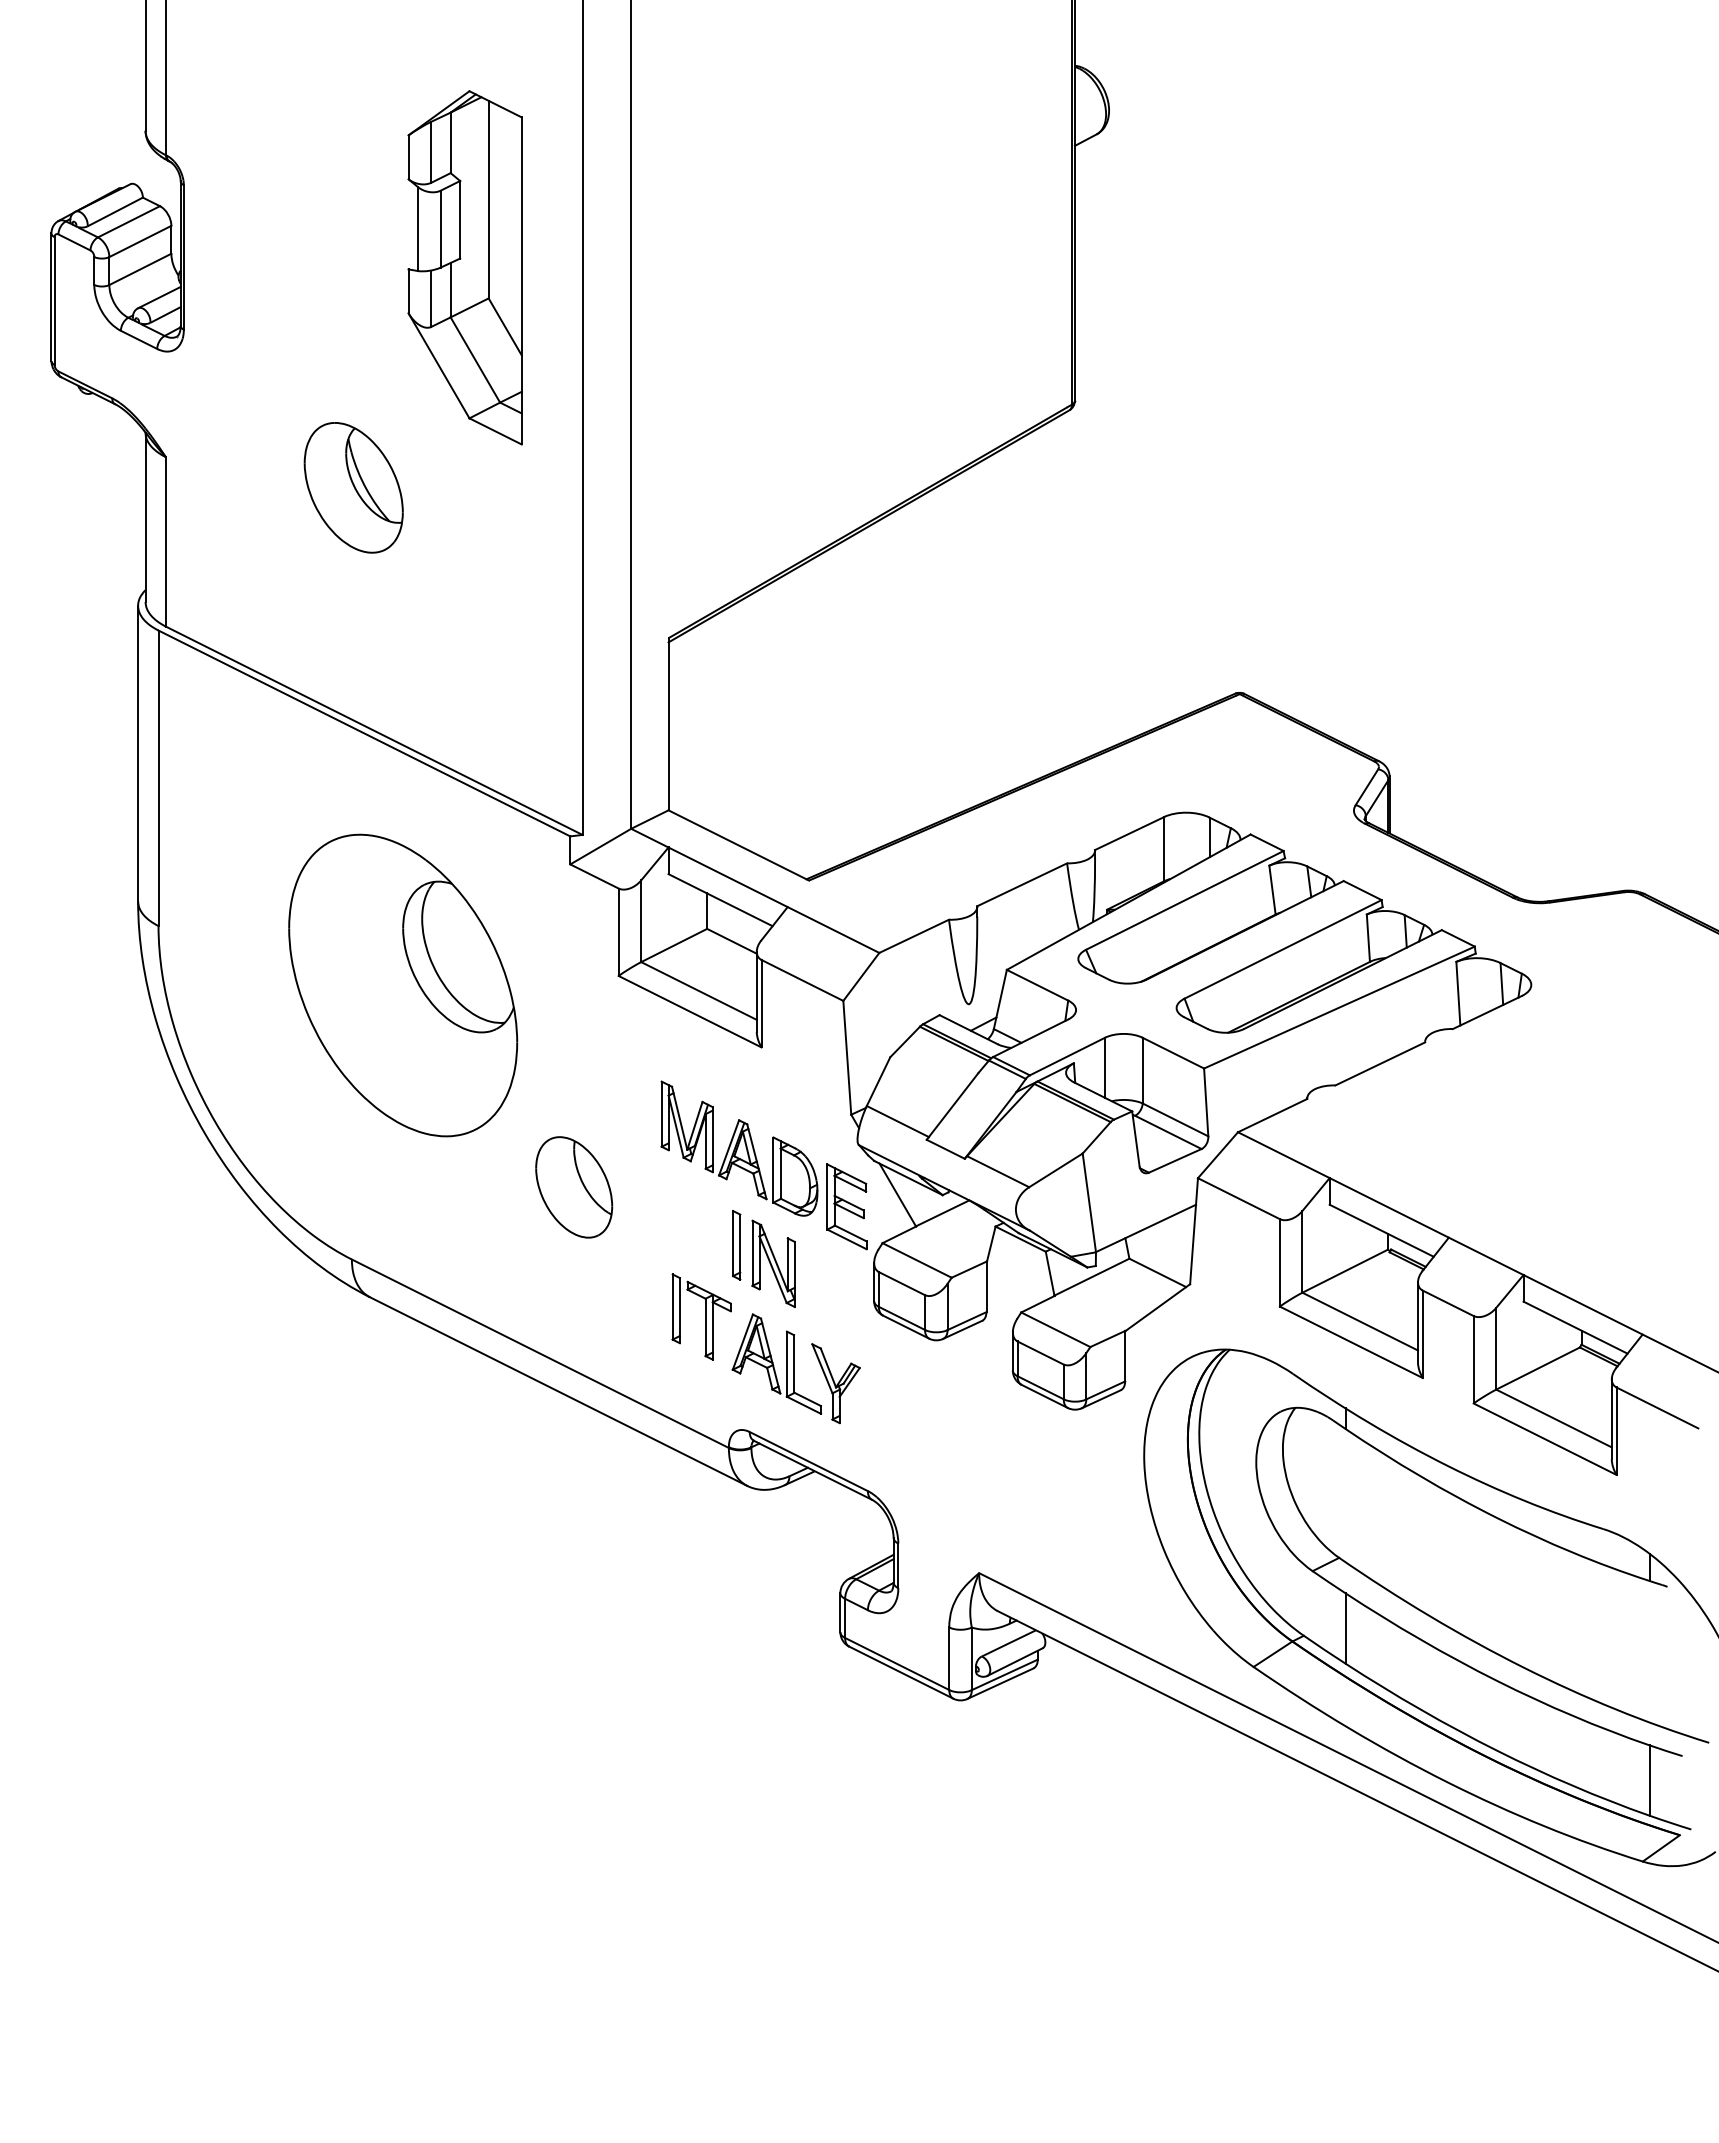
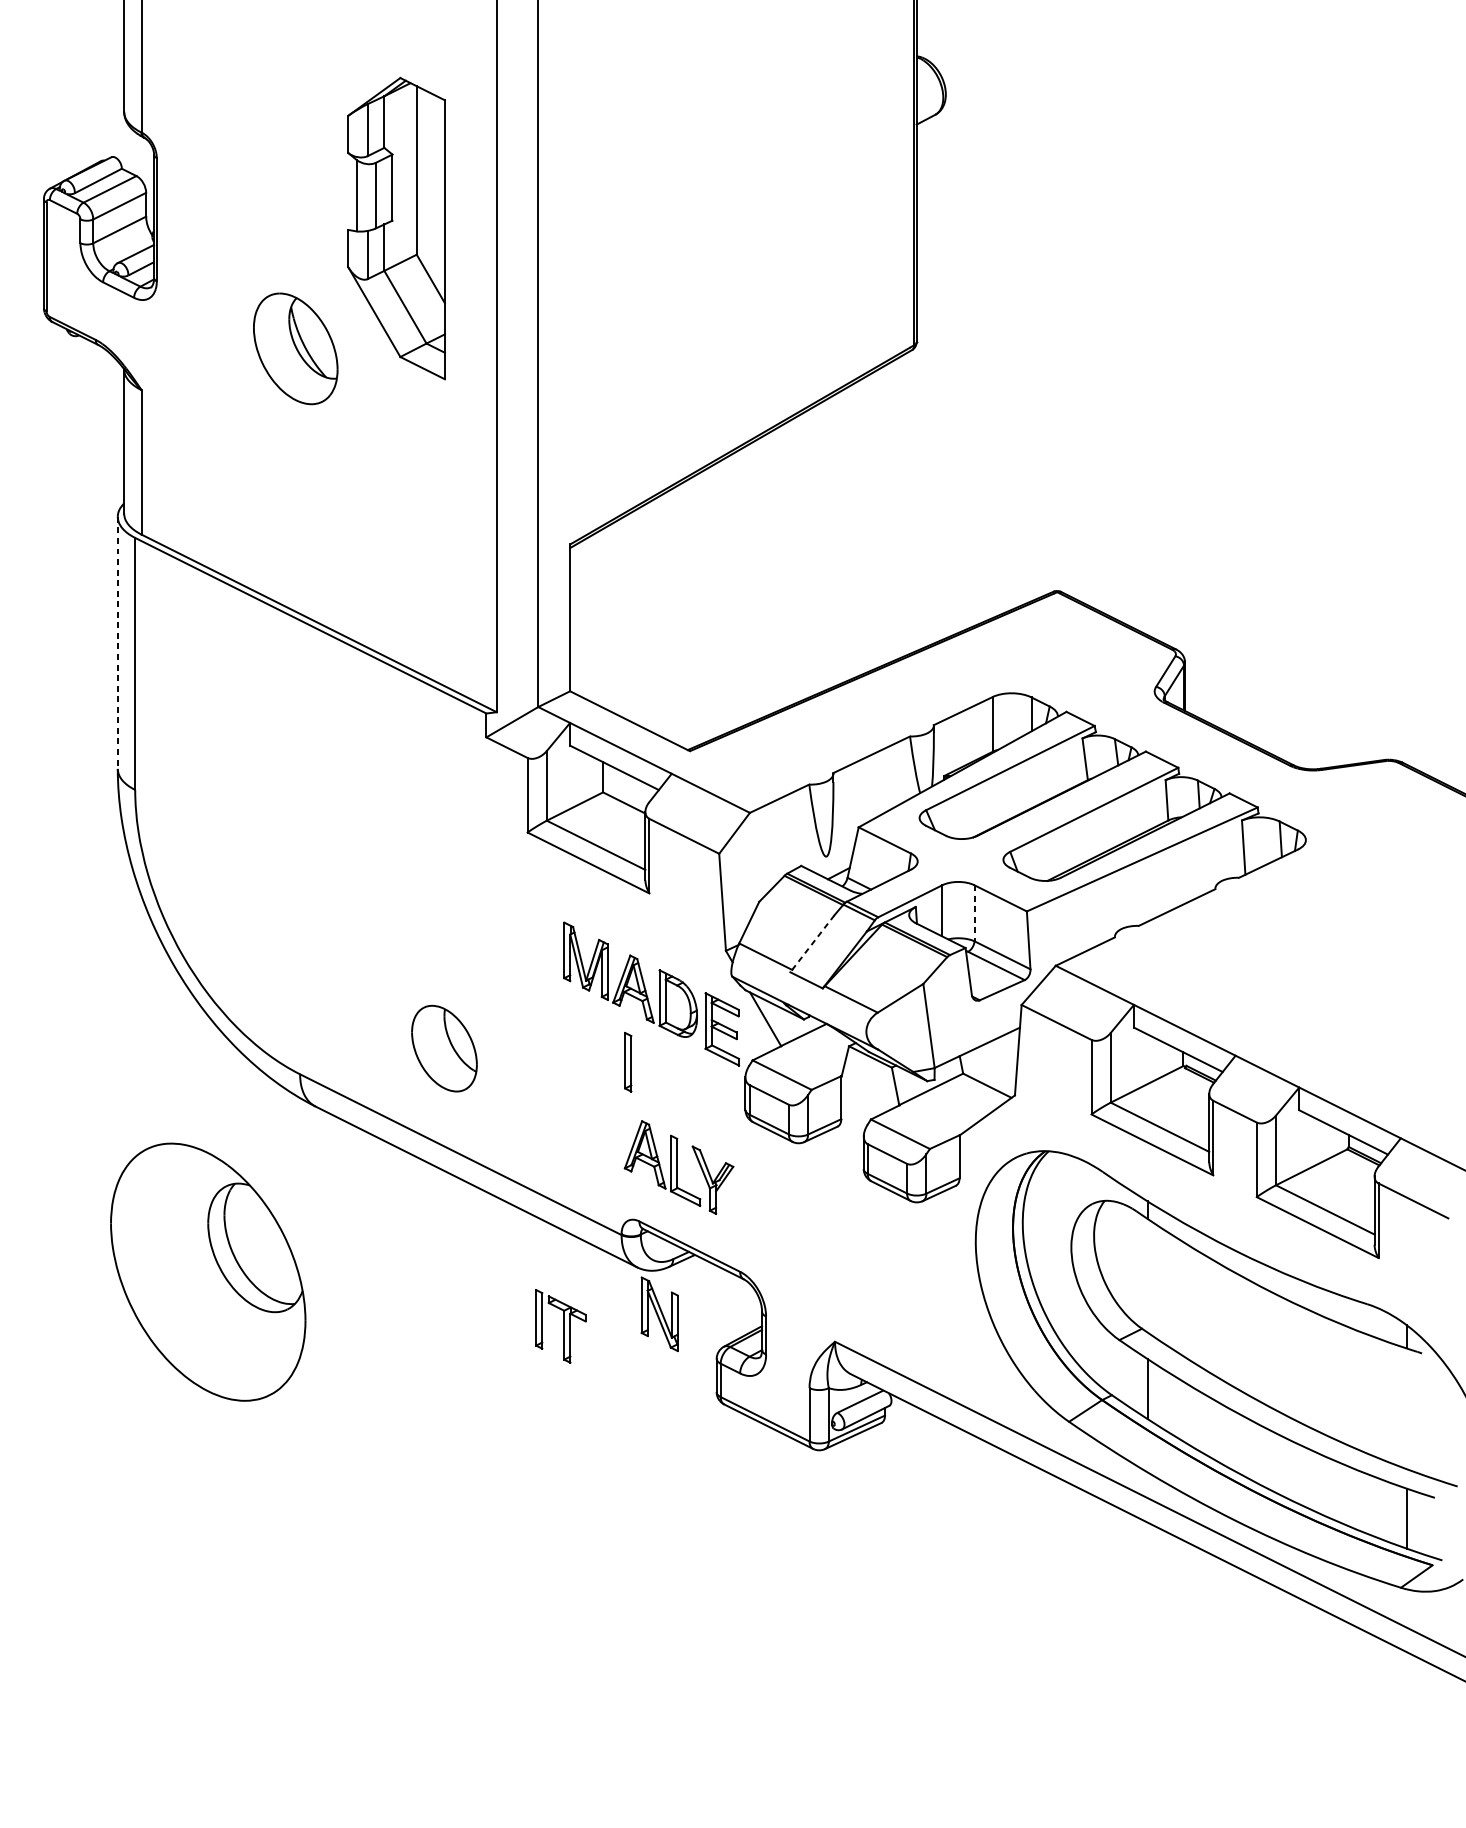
part: (353, 487) -> (295, 348), moved
line: (138, 753) -> (118, 642), solid -> dashed
part: (403, 985) -> (208, 1272), moved
line: (1142, 1070) -> (974, 913), solid -> dashed
line: (952, 1106) -> (812, 943), solid -> dashed
part: (574, 1187) -> (444, 1048), moved
part: (773, 1263) -> (659, 1313), moved
part: (701, 1316) -> (560, 1325), moved

